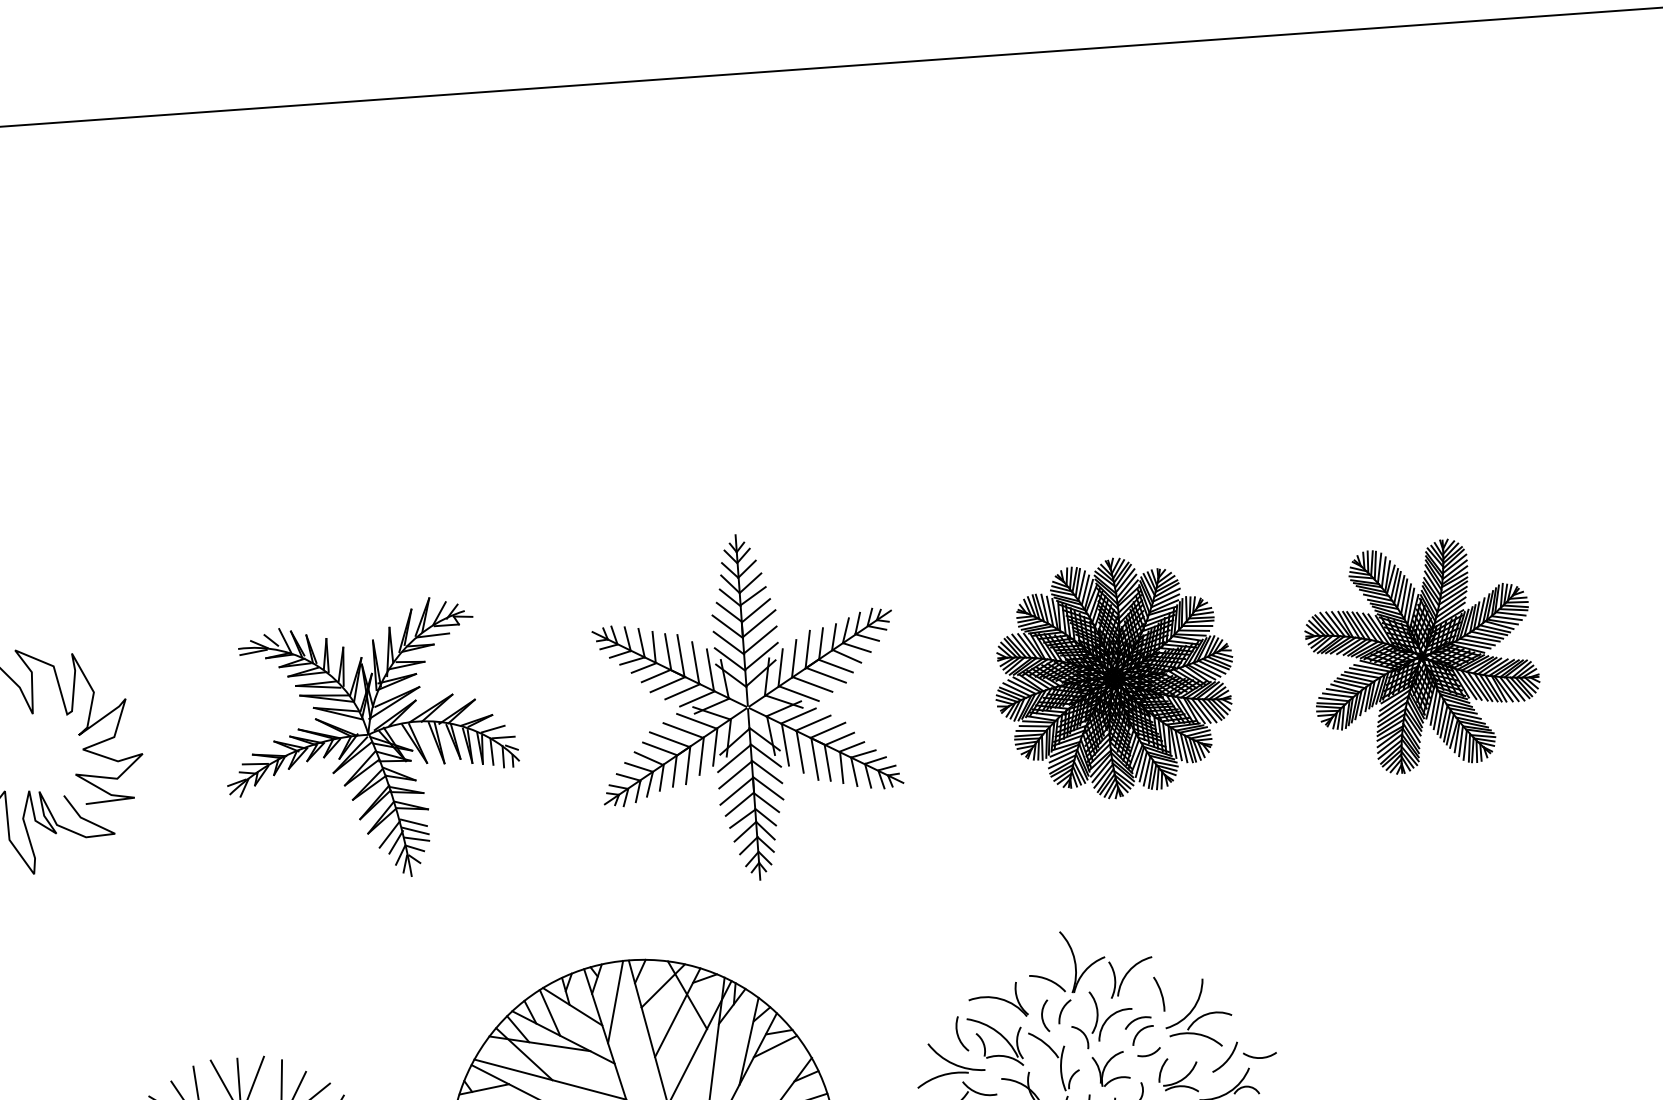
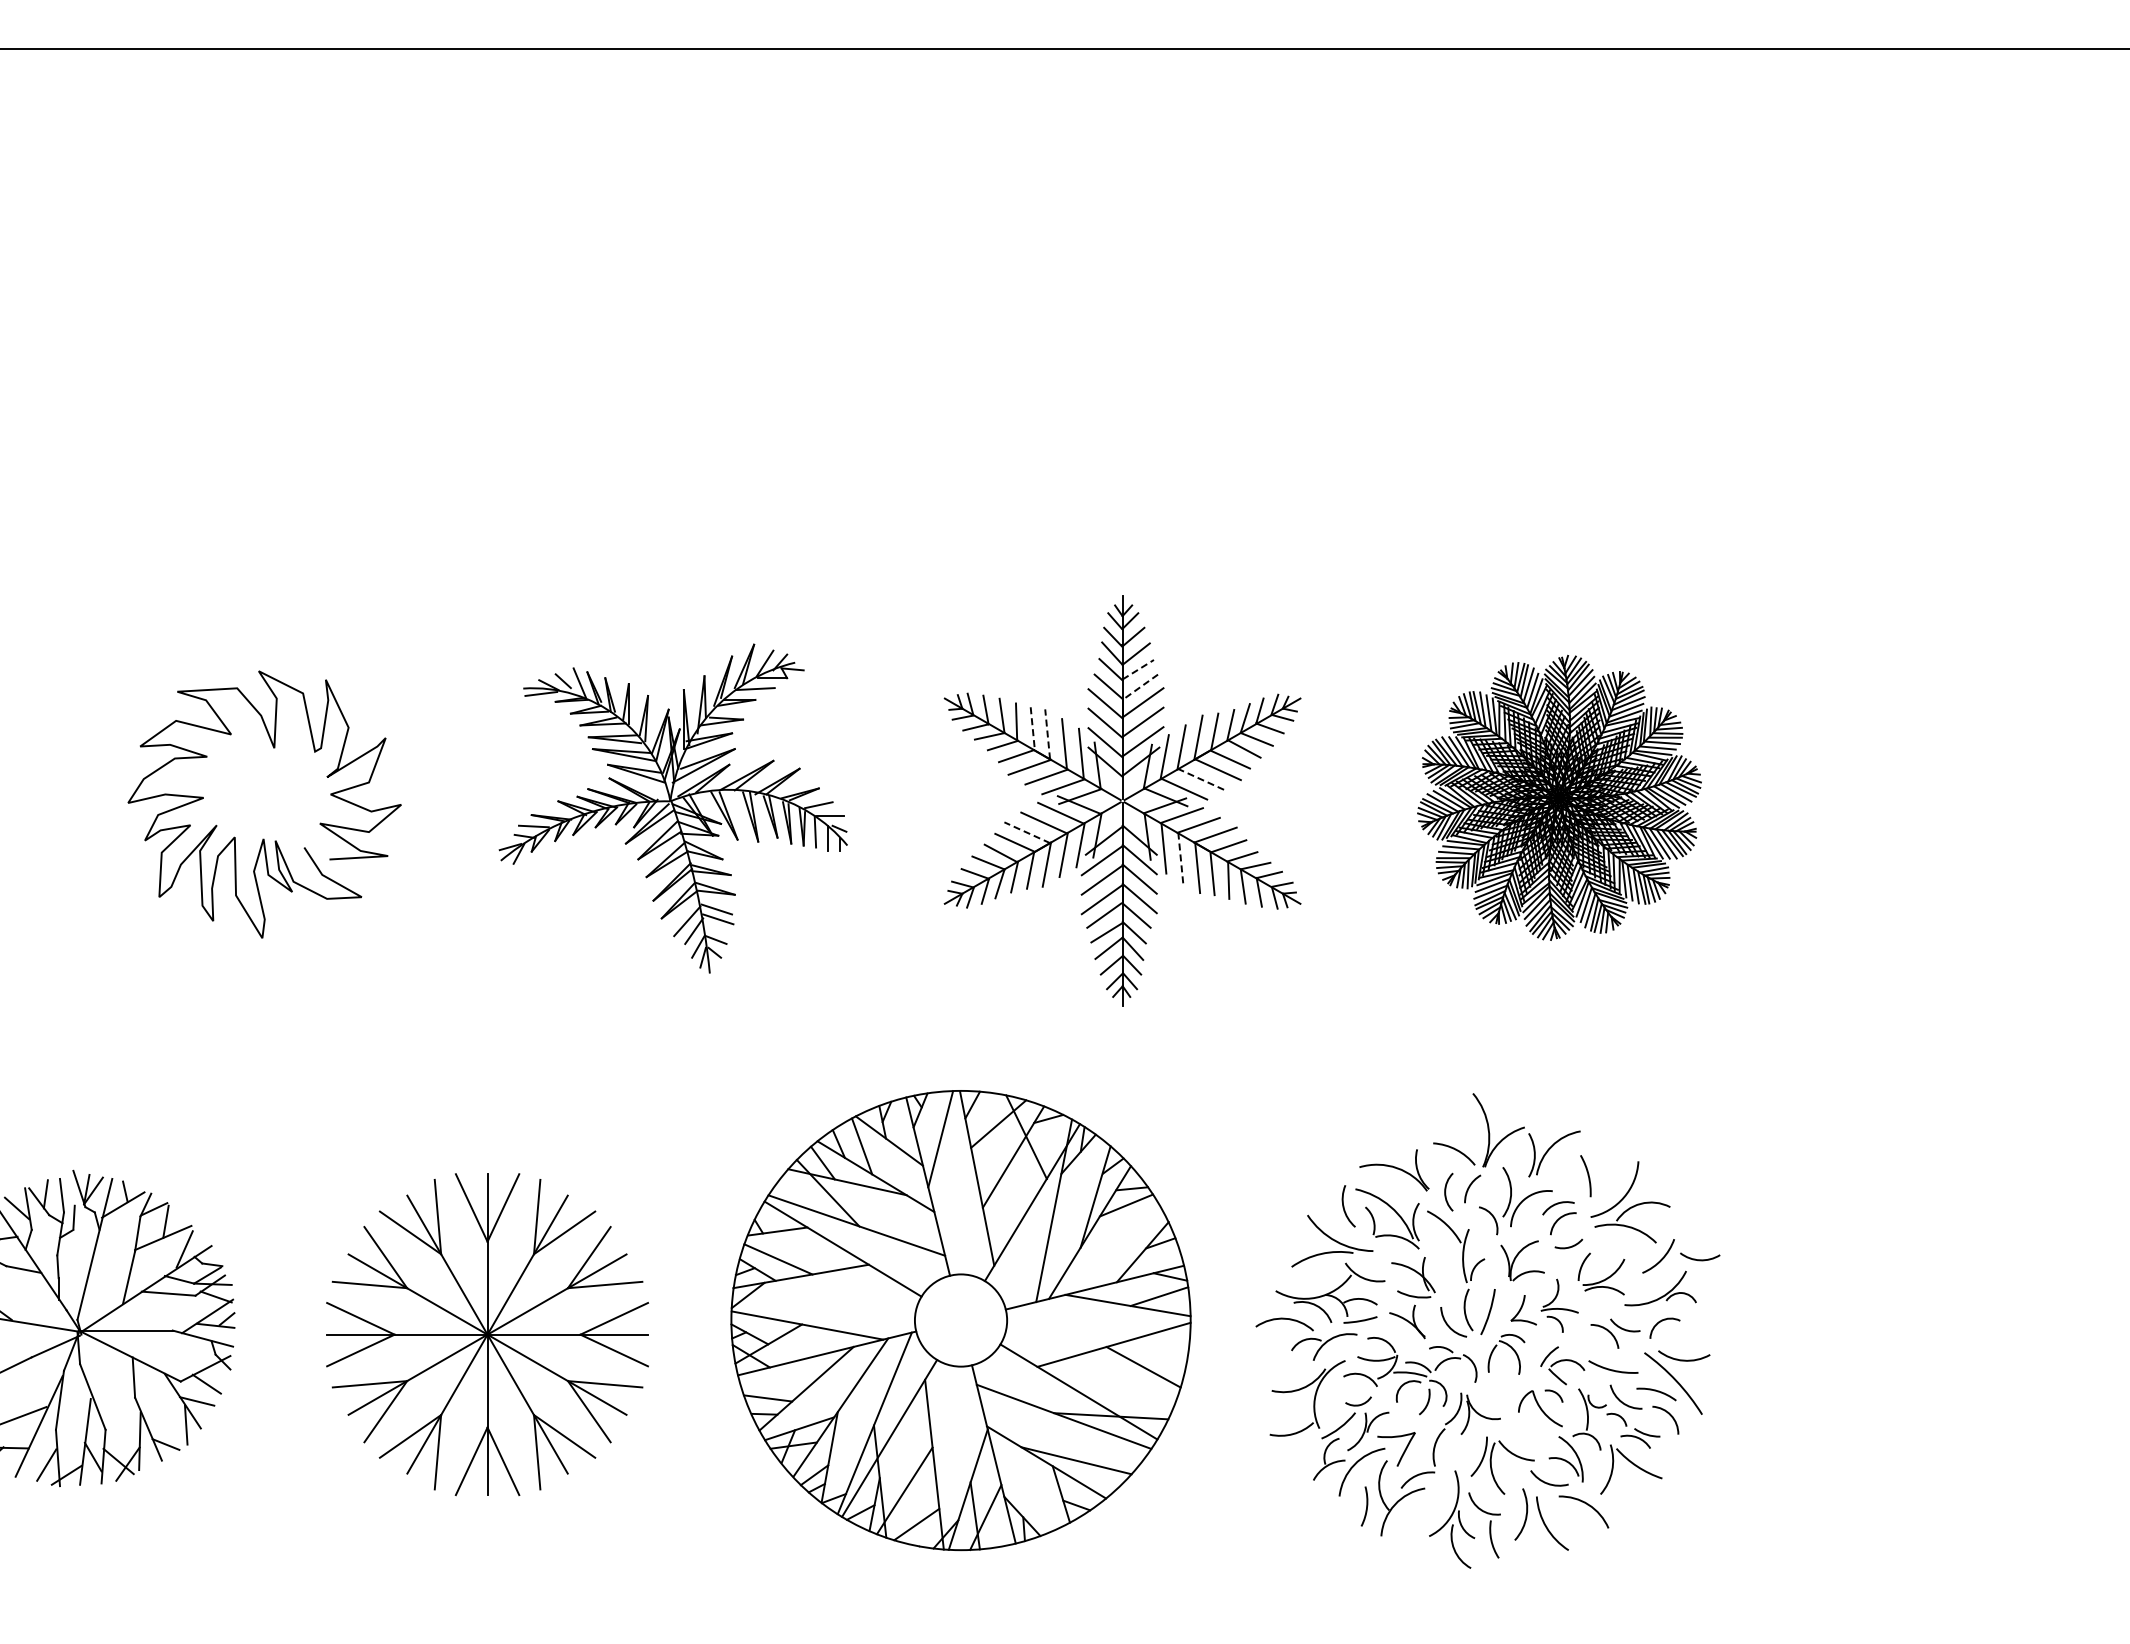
line: (753, 596) -> (1138, 669), solid -> dashed
line: (756, 610) -> (1140, 686), solid -> dashed
line: (667, 651) -> (1032, 728), solid -> dashed
line: (680, 655) -> (1047, 733), solid -> dashed
part: (1421, 656) -> (1925, 797), removed
line: (811, 684) -> (1200, 779), solid -> dashed
line: (669, 739) -> (1026, 832), solid -> dashed
line: (799, 751) -> (1180, 857), solid -> dashed
line: (416, 839) -> (718, 929), removed

